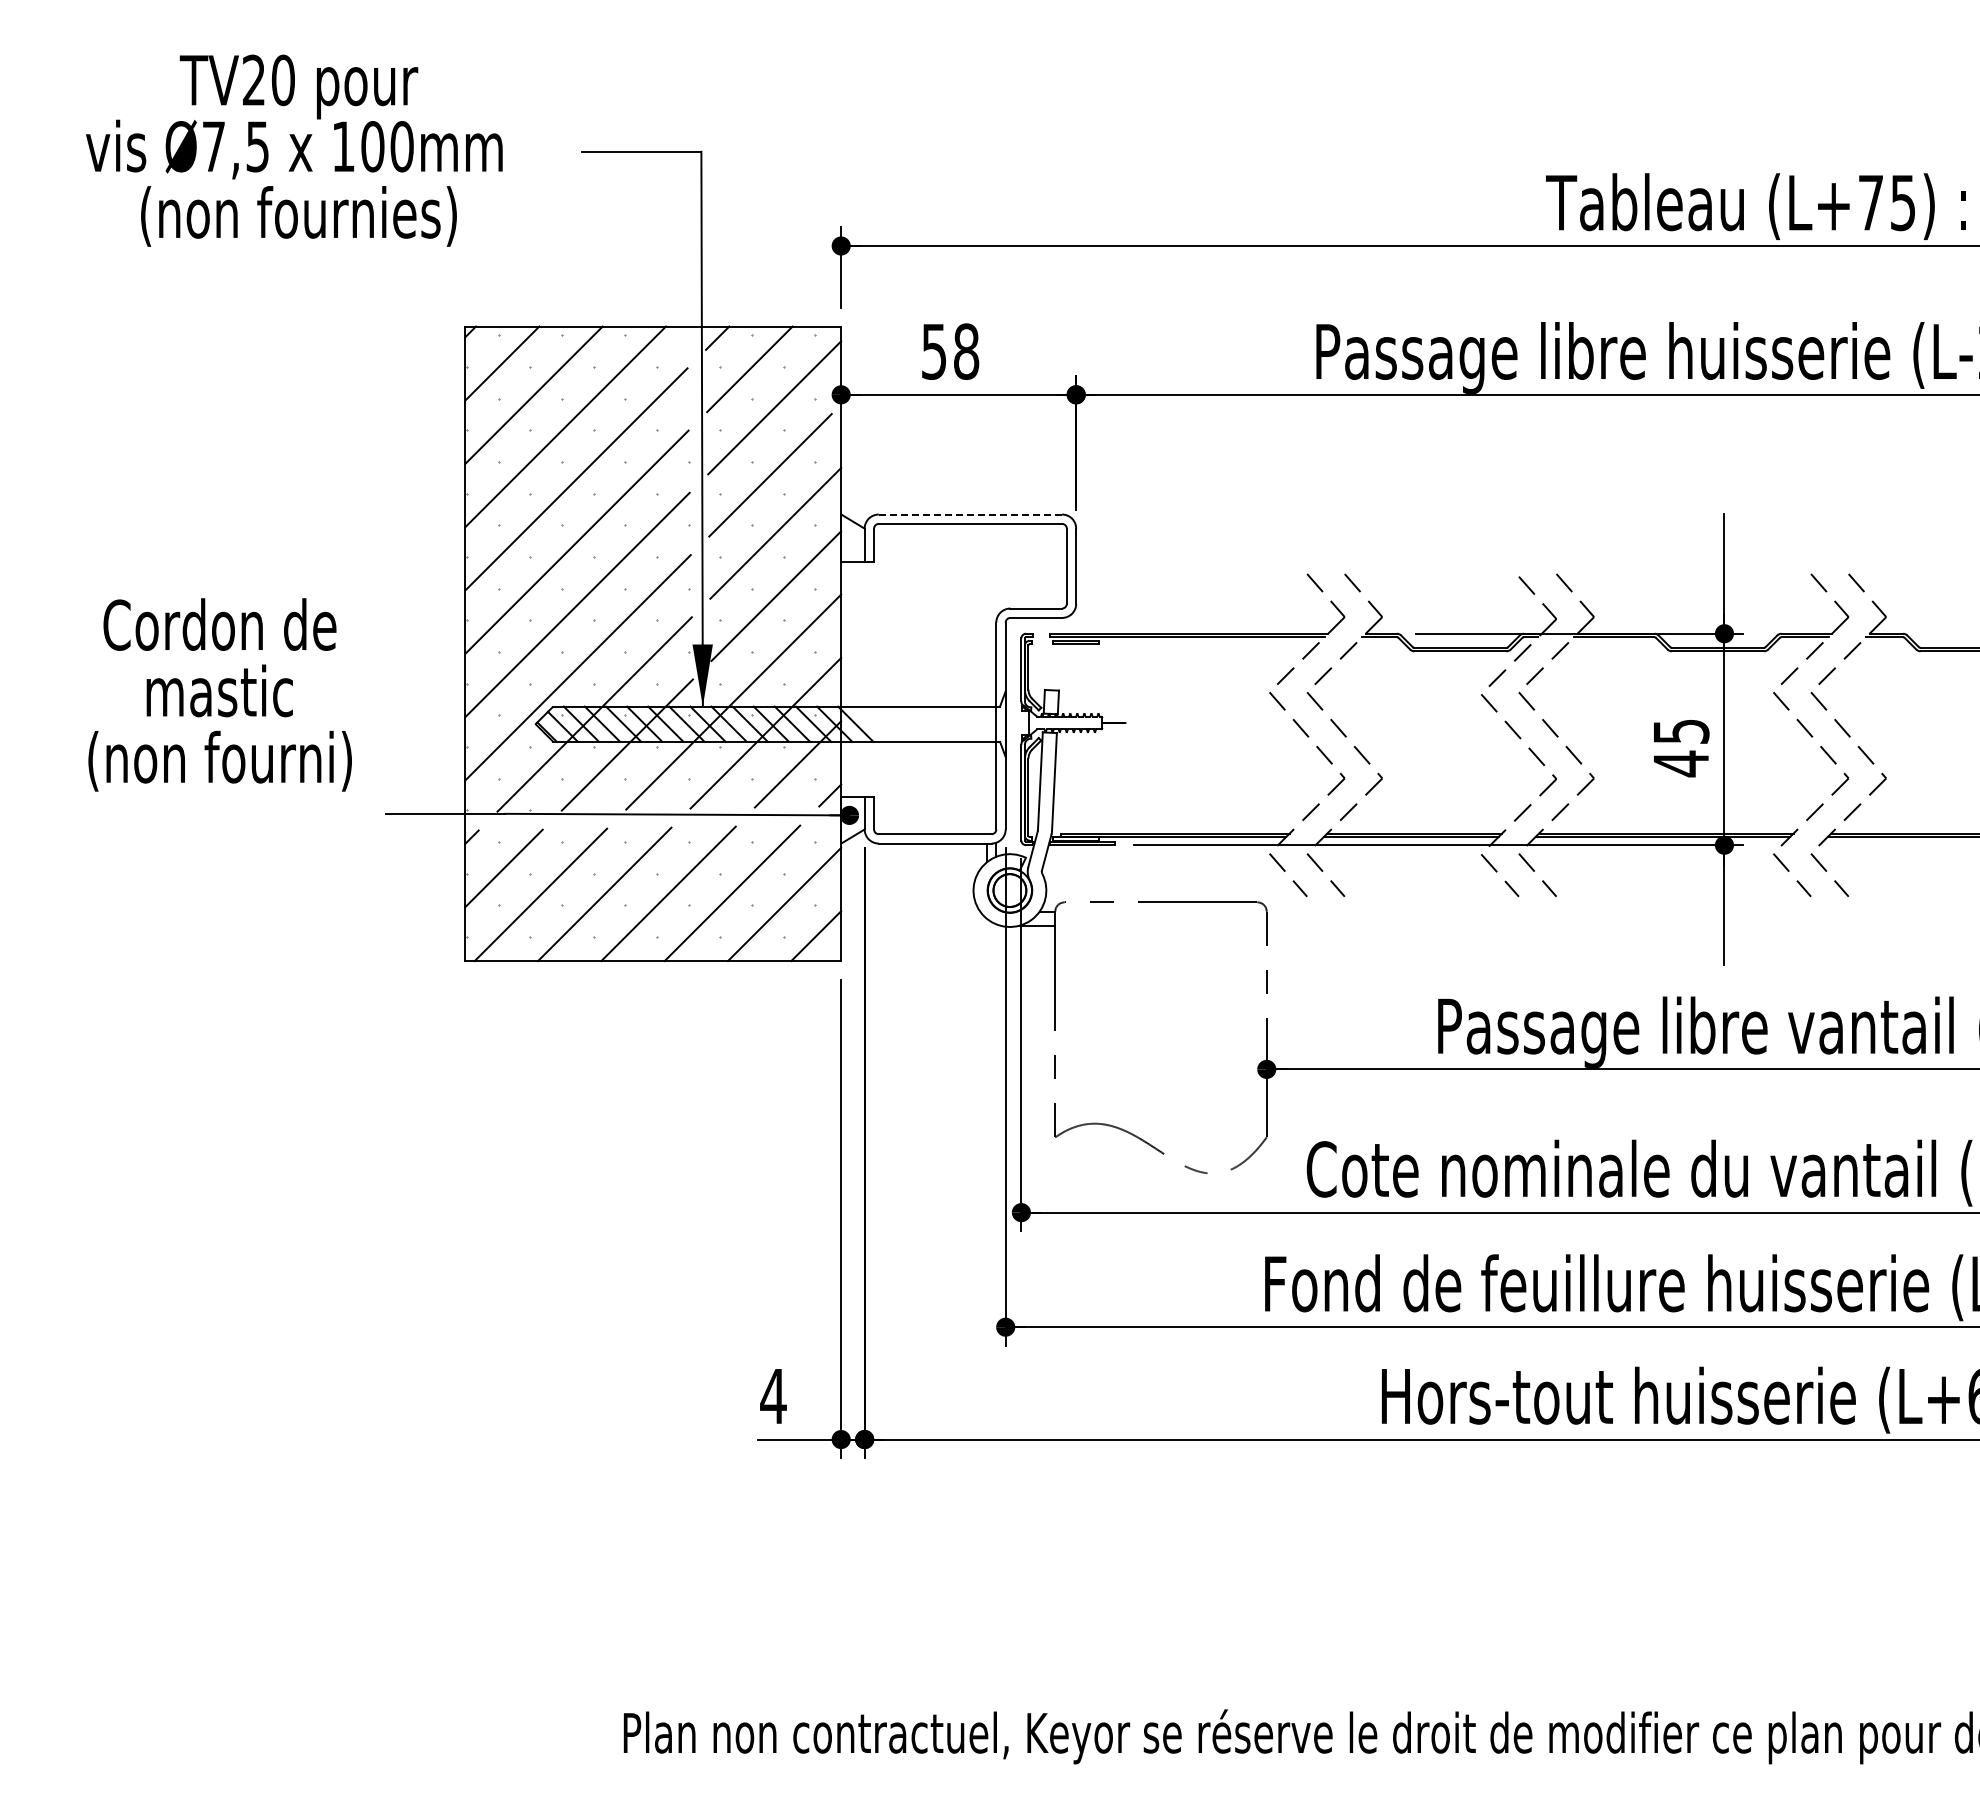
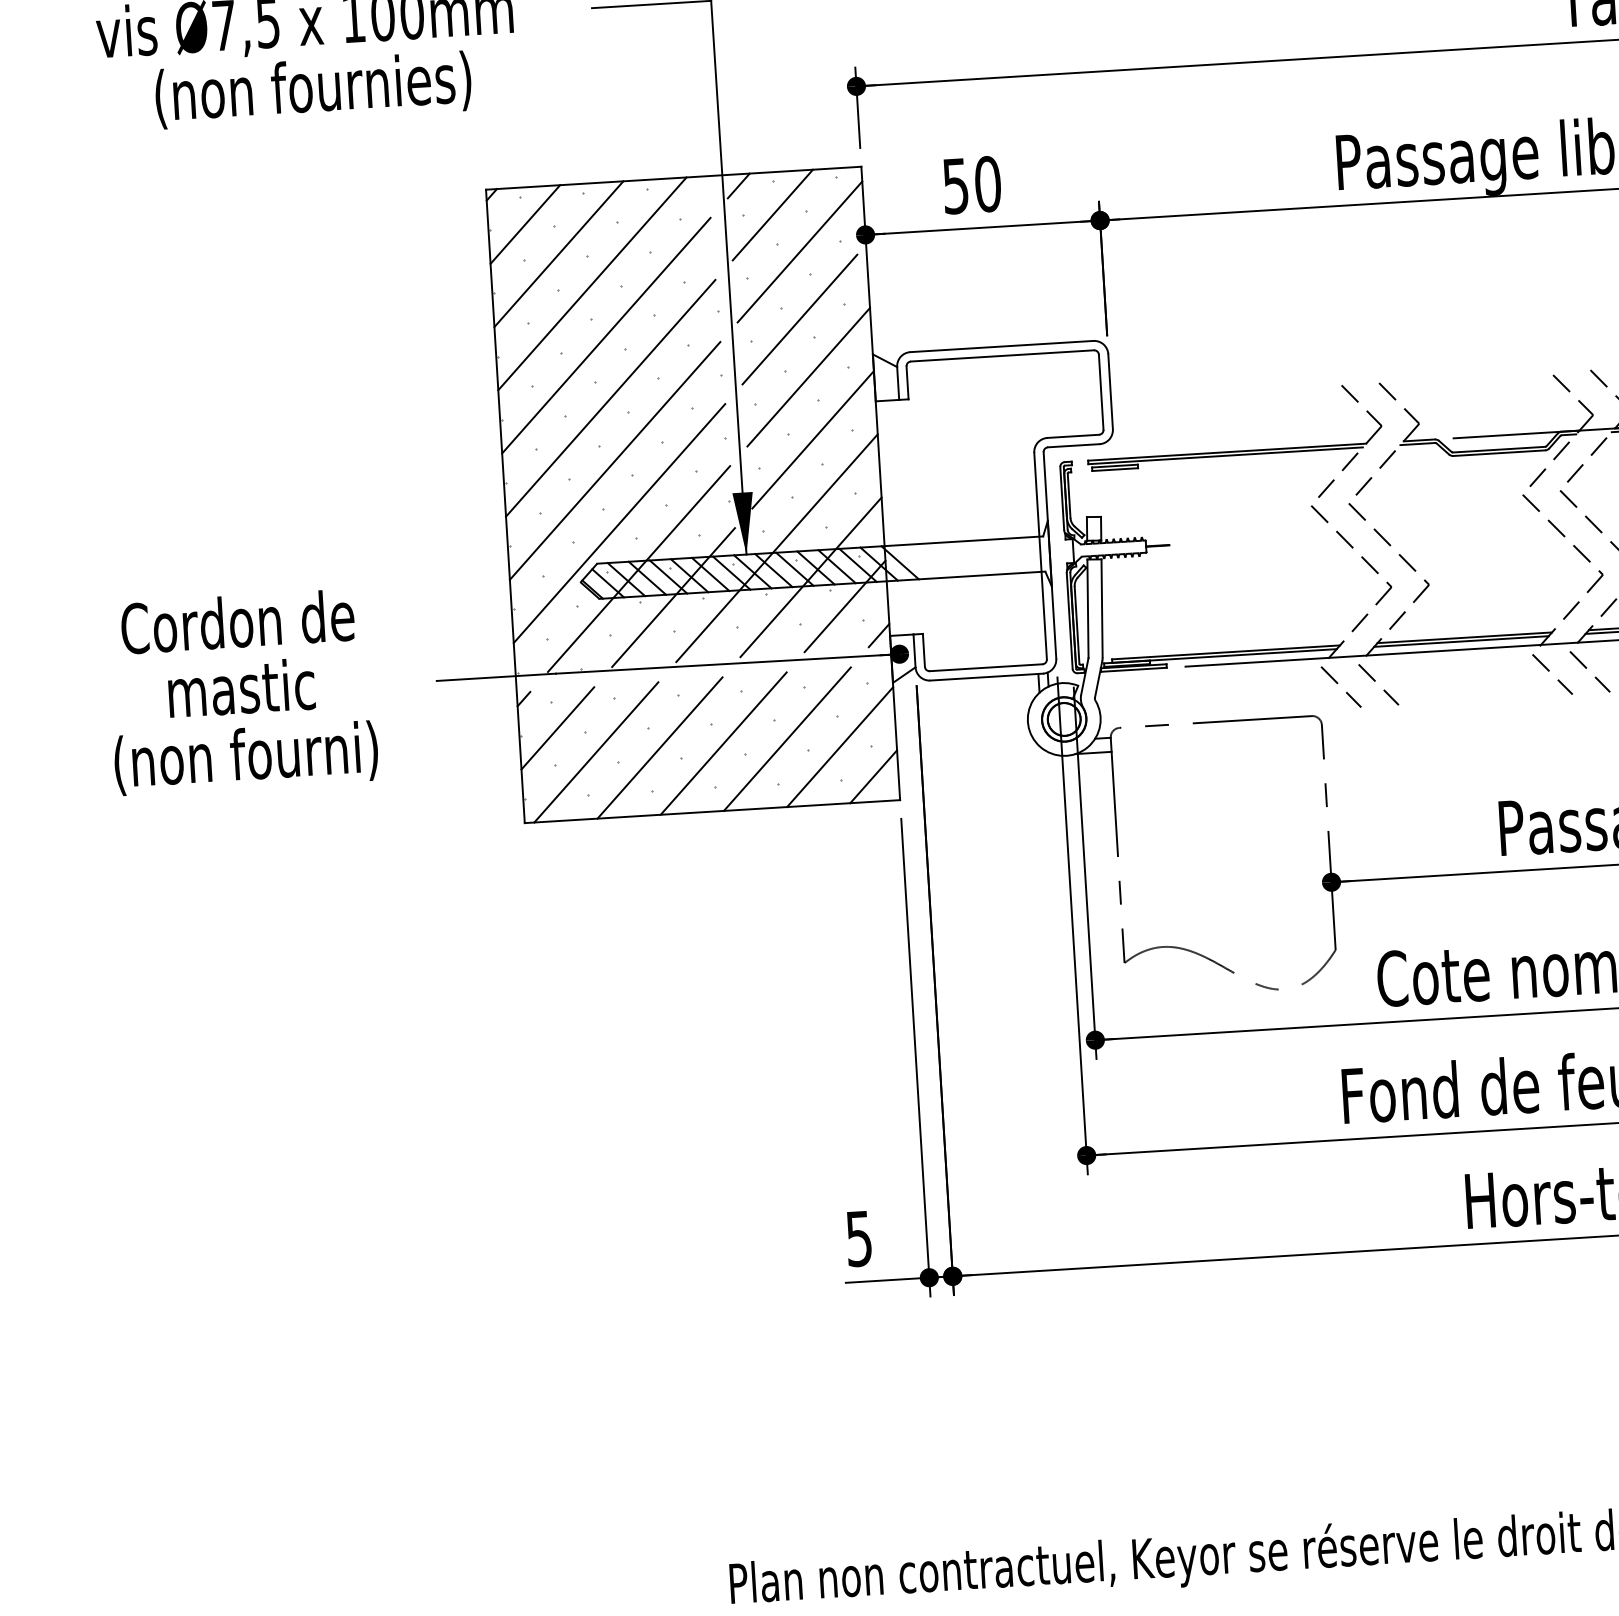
text: (966, 351) -> (987, 184), 58 -> 50
line: (970, 514) -> (1001, 346), dashed -> solid
text: (219, 694) -> (241, 691), moved
text: (773, 1396) -> (859, 1238), 4 -> 5

